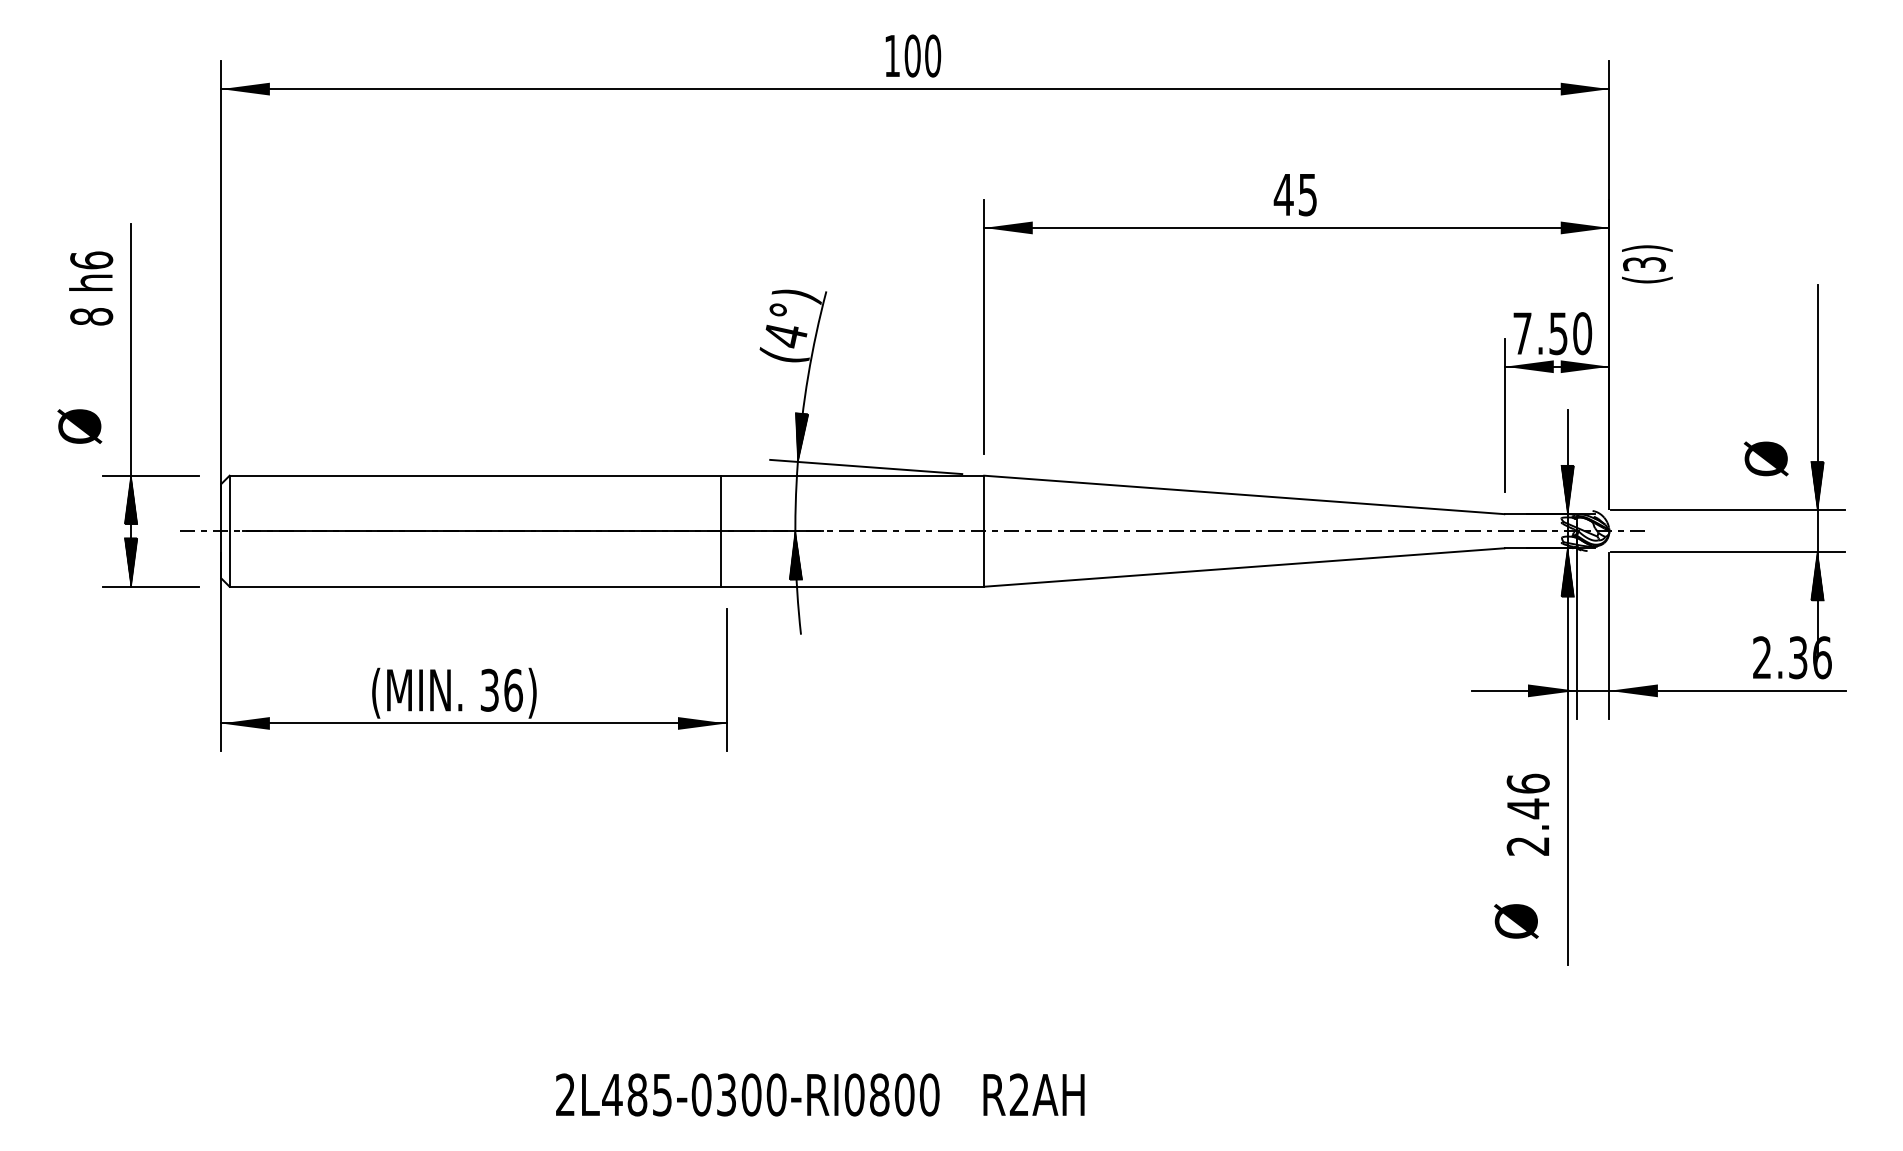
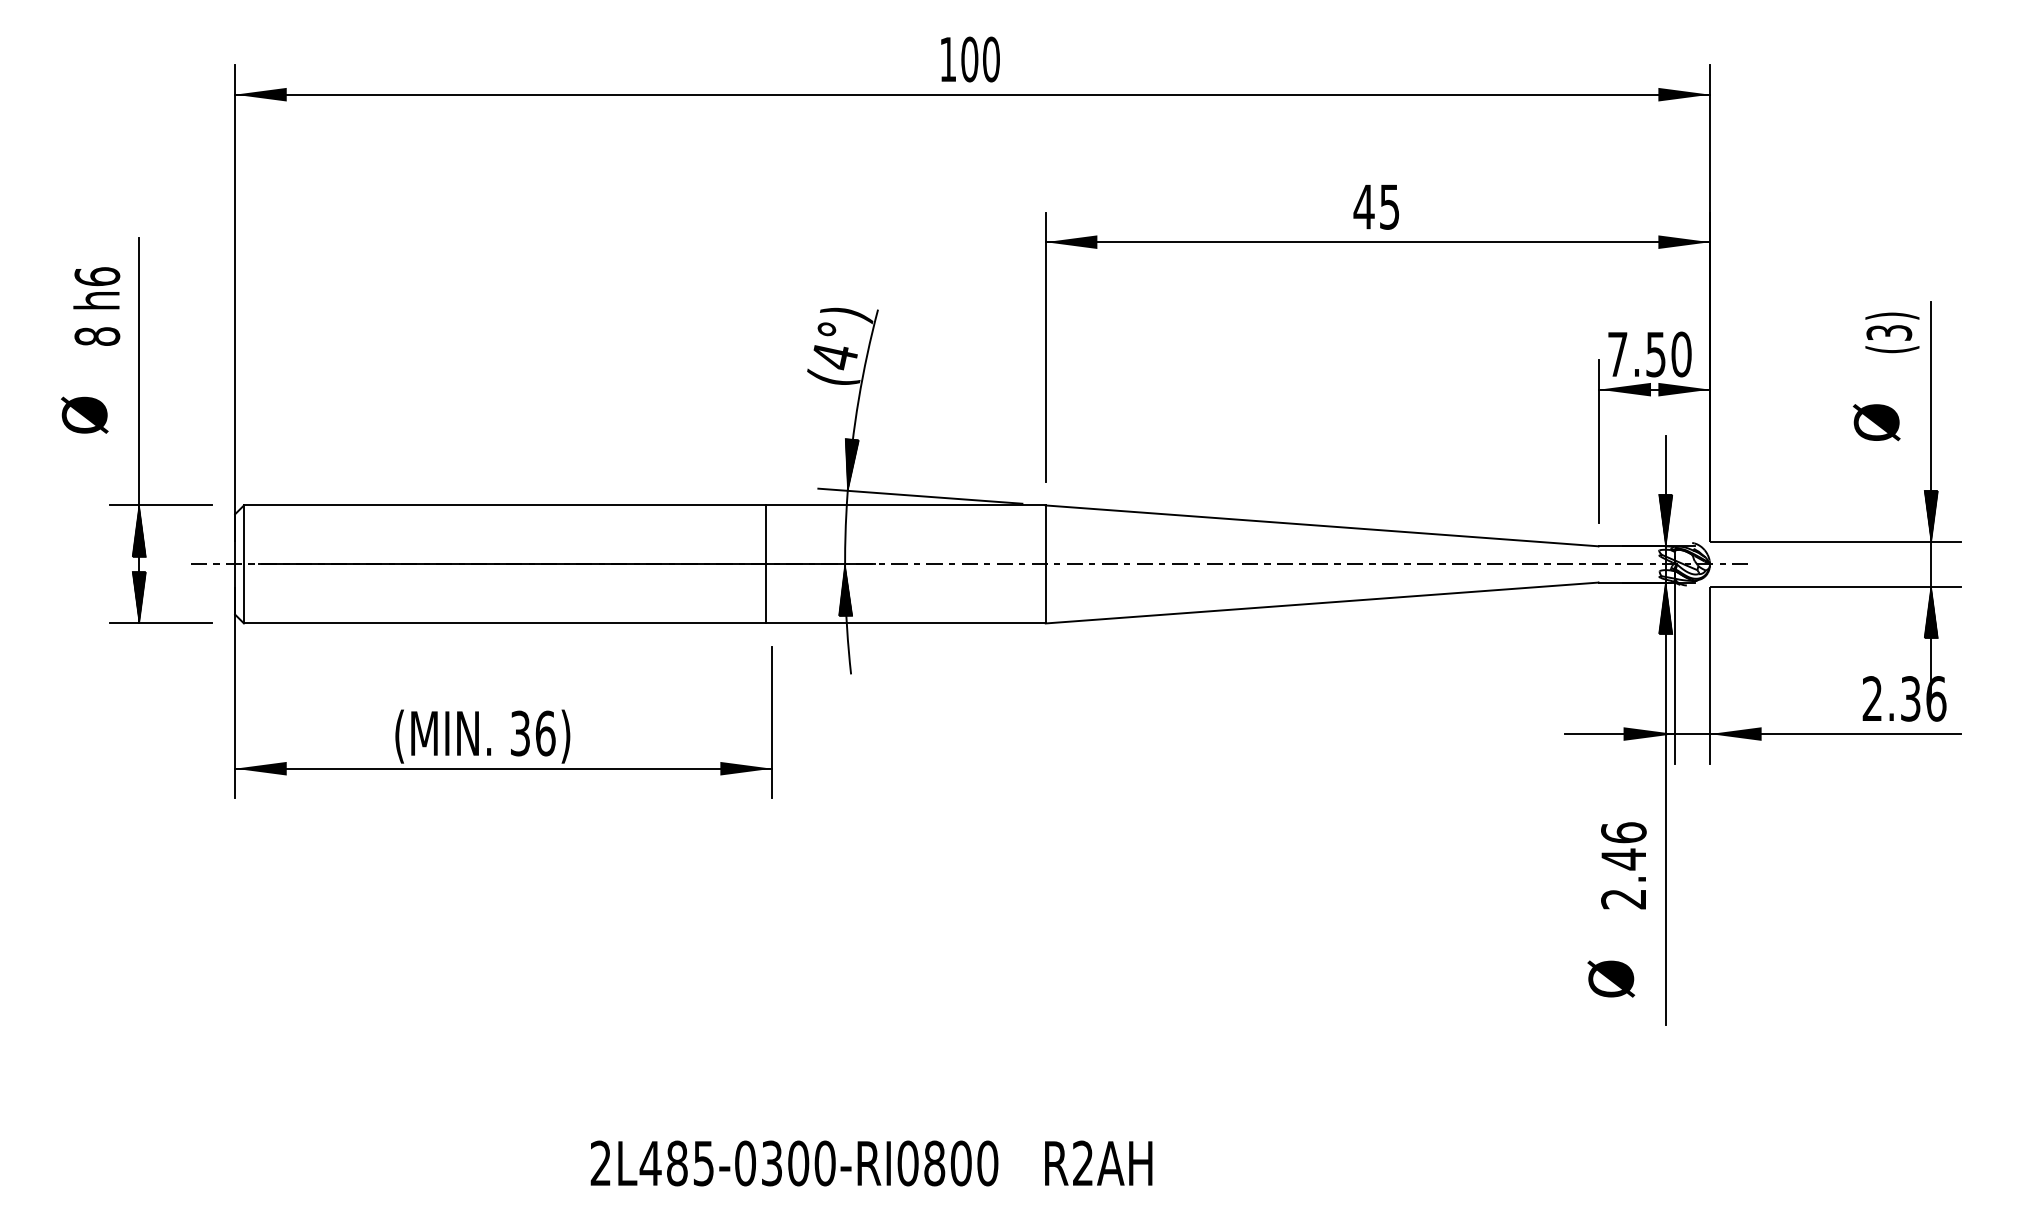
text: (1647, 263) -> (1892, 332), moved
text: (79, 425) -> (84, 414), moved
text: (1766, 458) -> (1876, 422), moved

